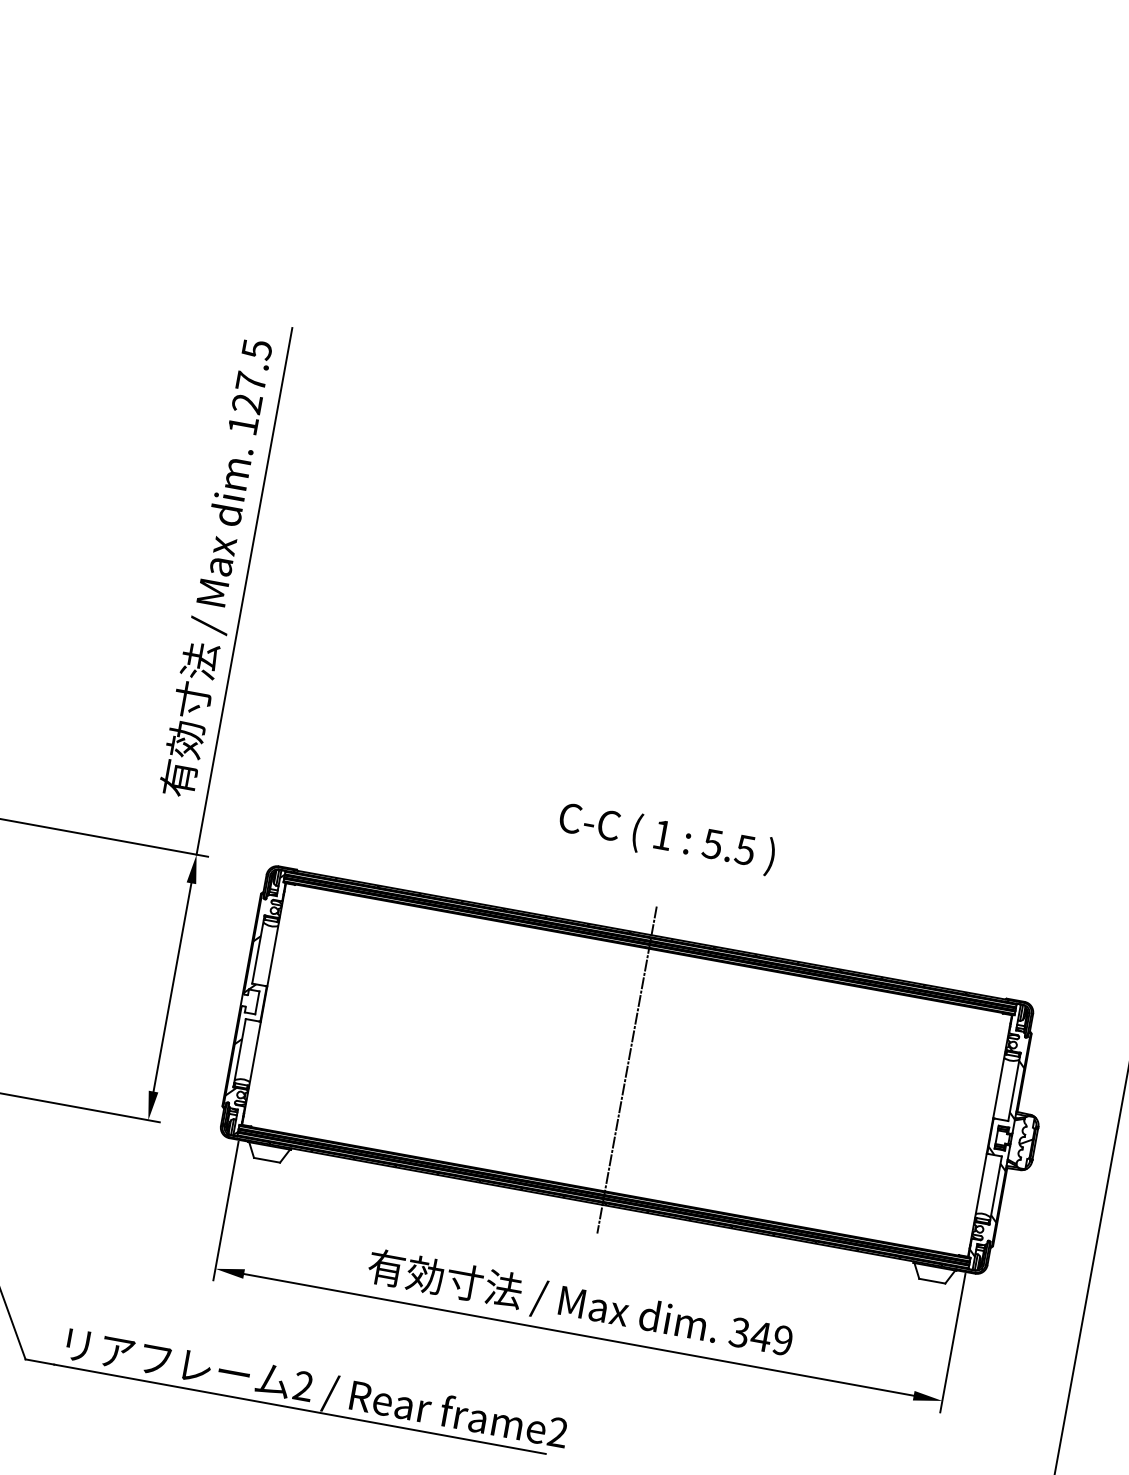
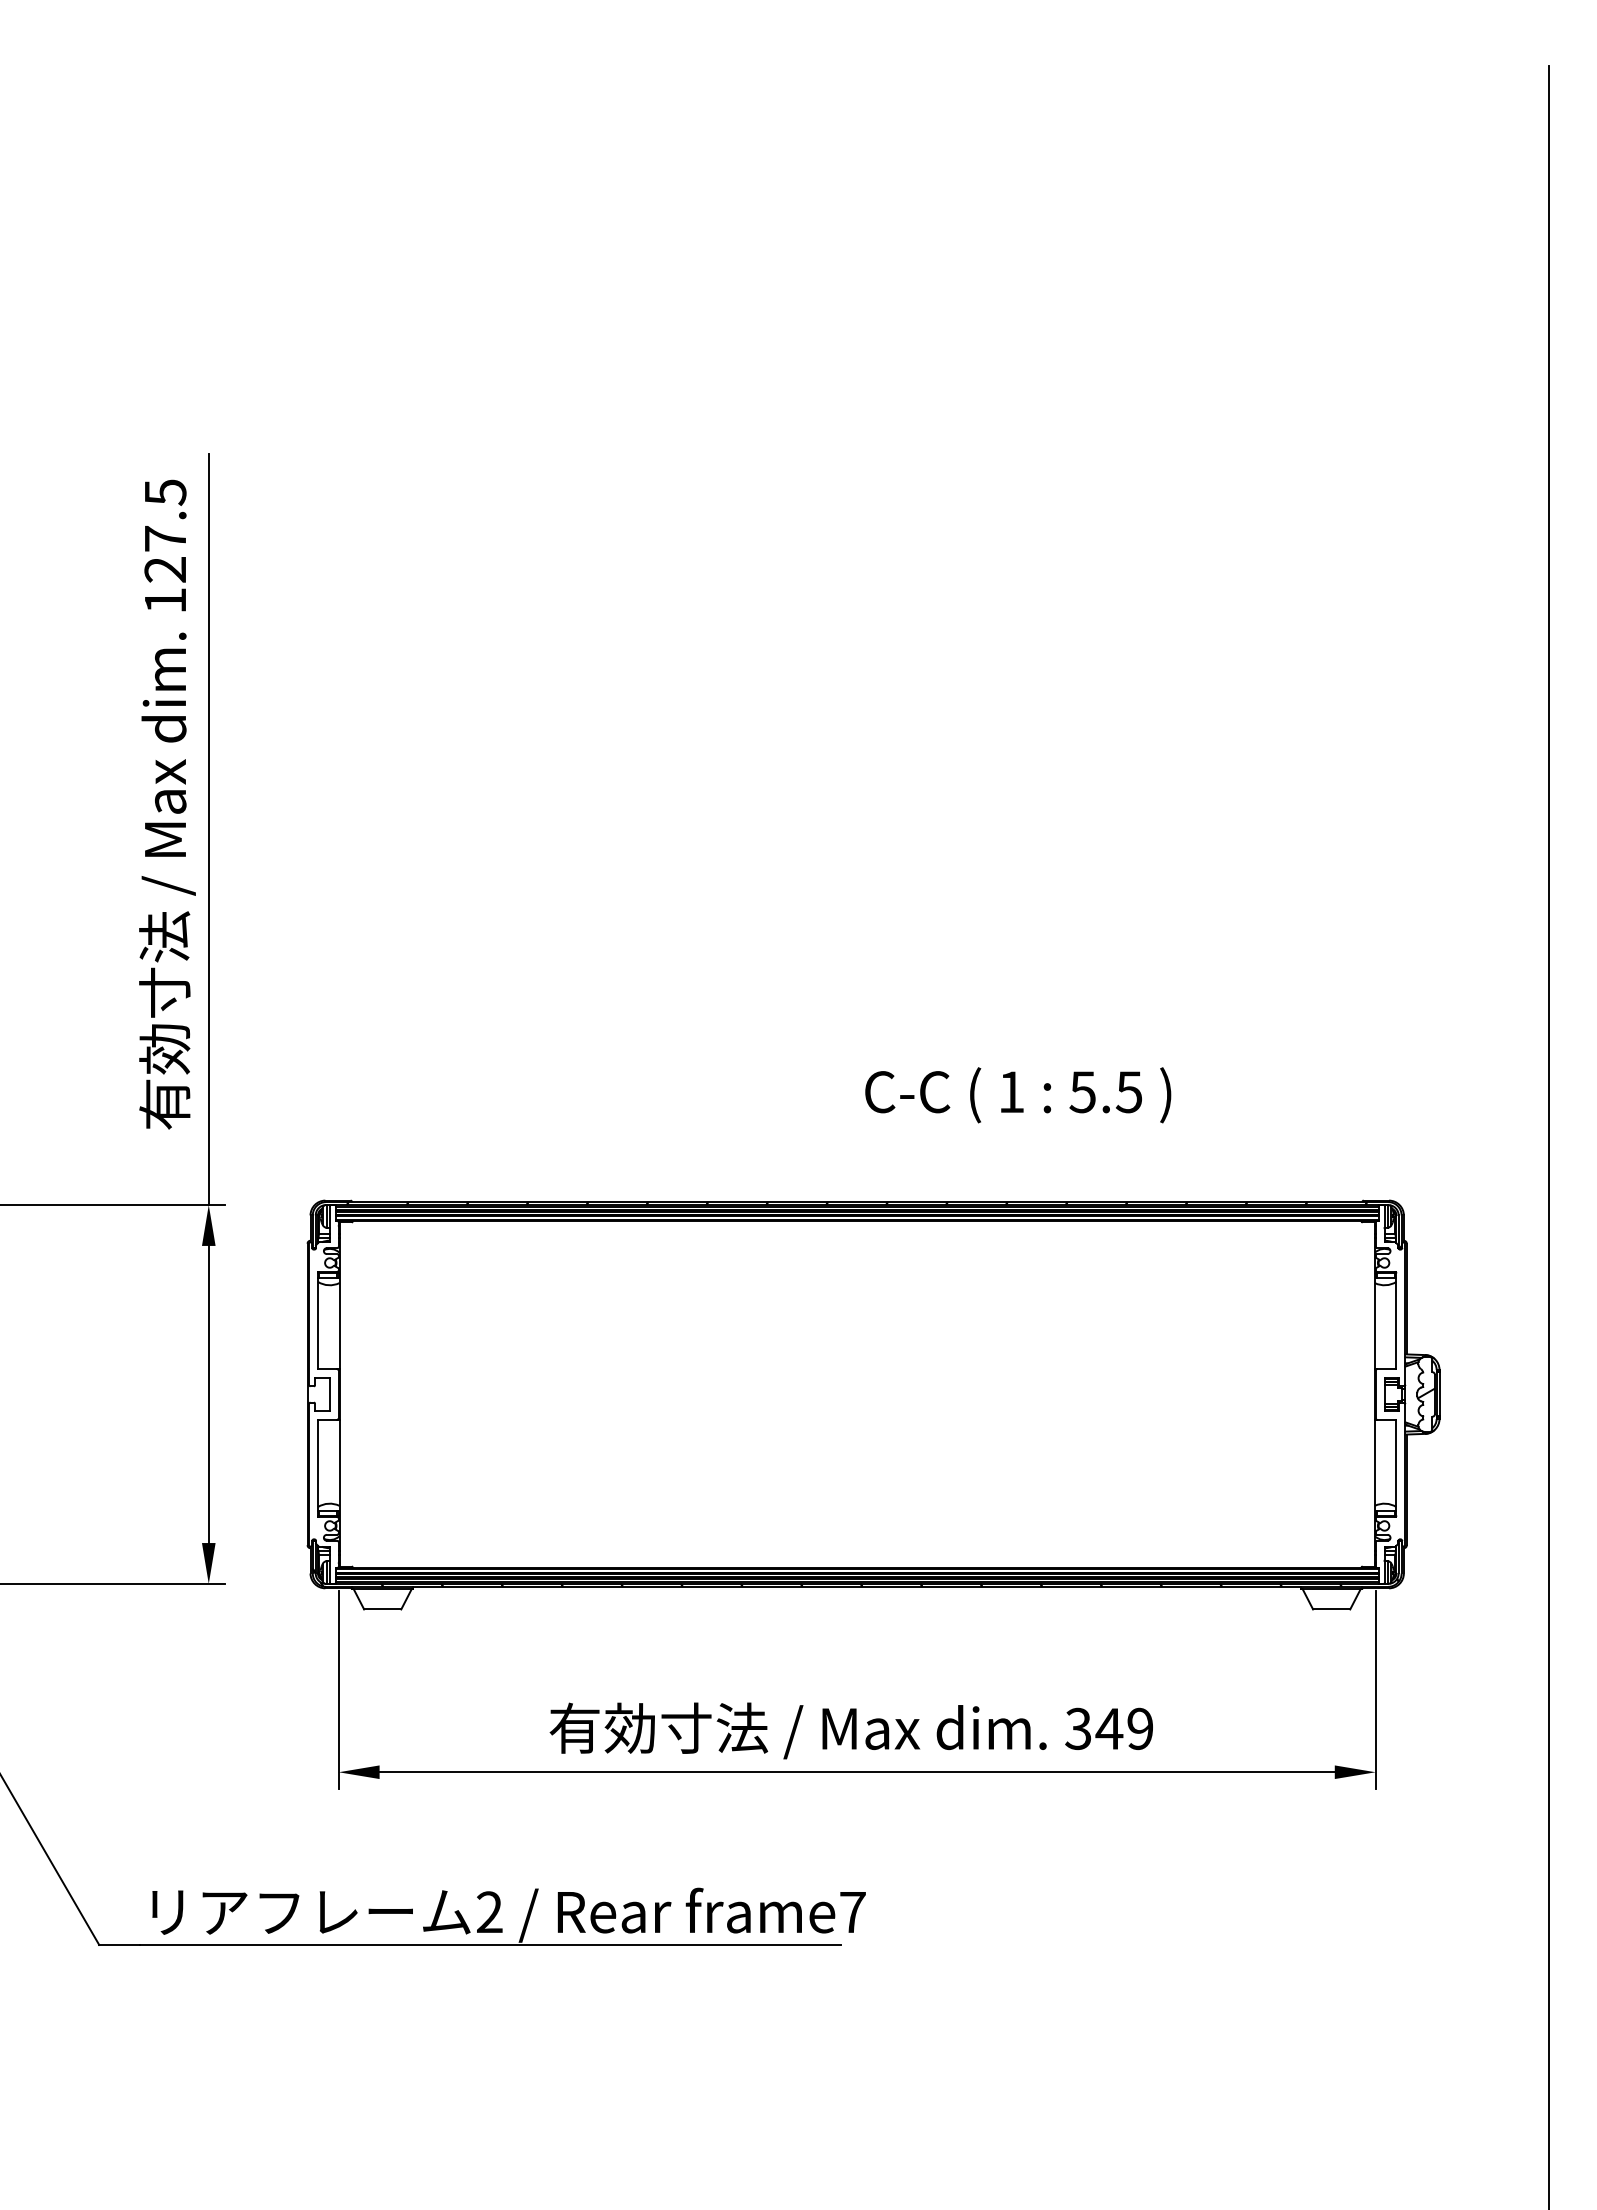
text: (667, 838) -> (1018, 1095), moved
hatch: (251, 1003) -> (322, 1396), removed
line: (627, 1070) -> (857, 1394), removed
hatch: (998, 1152) -> (1390, 1415), removed
text: (557, 1431) -> (852, 1911), frame2 -> frame7

